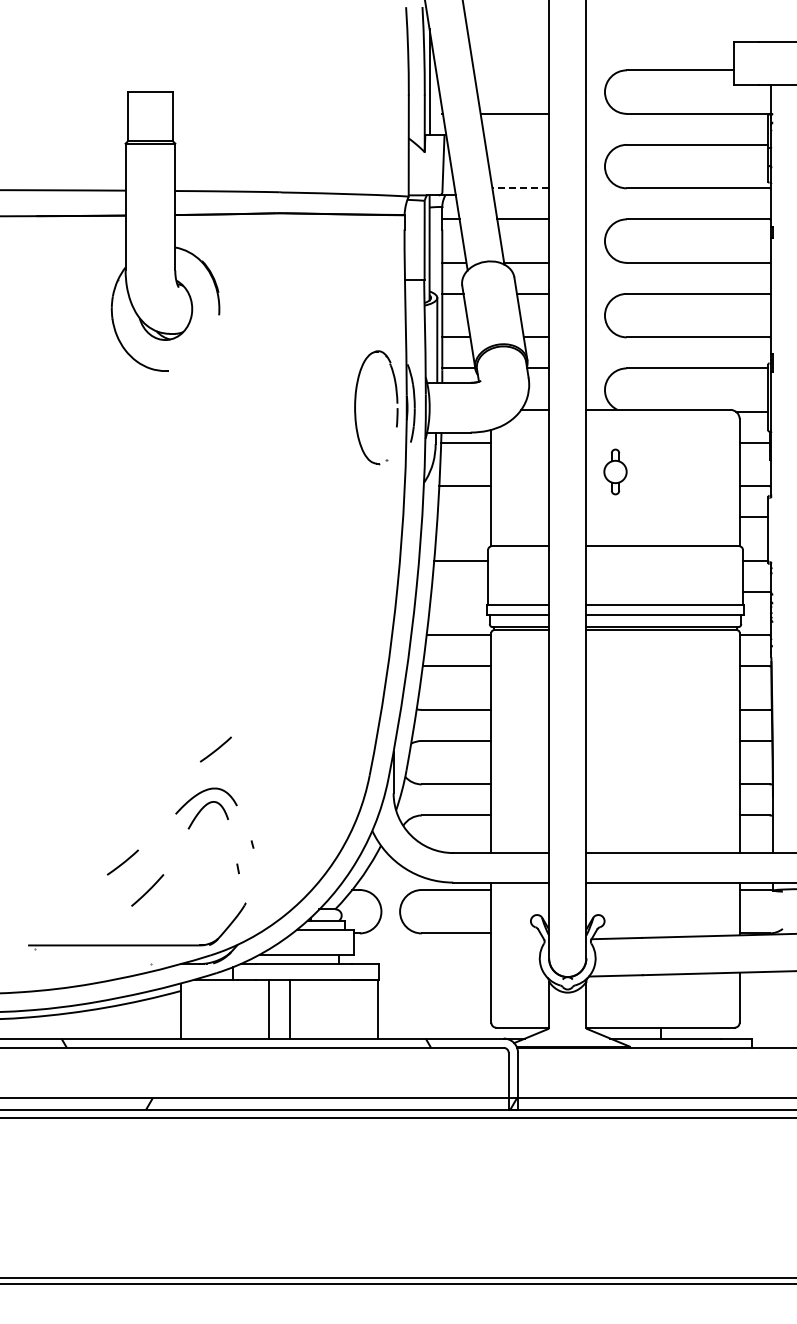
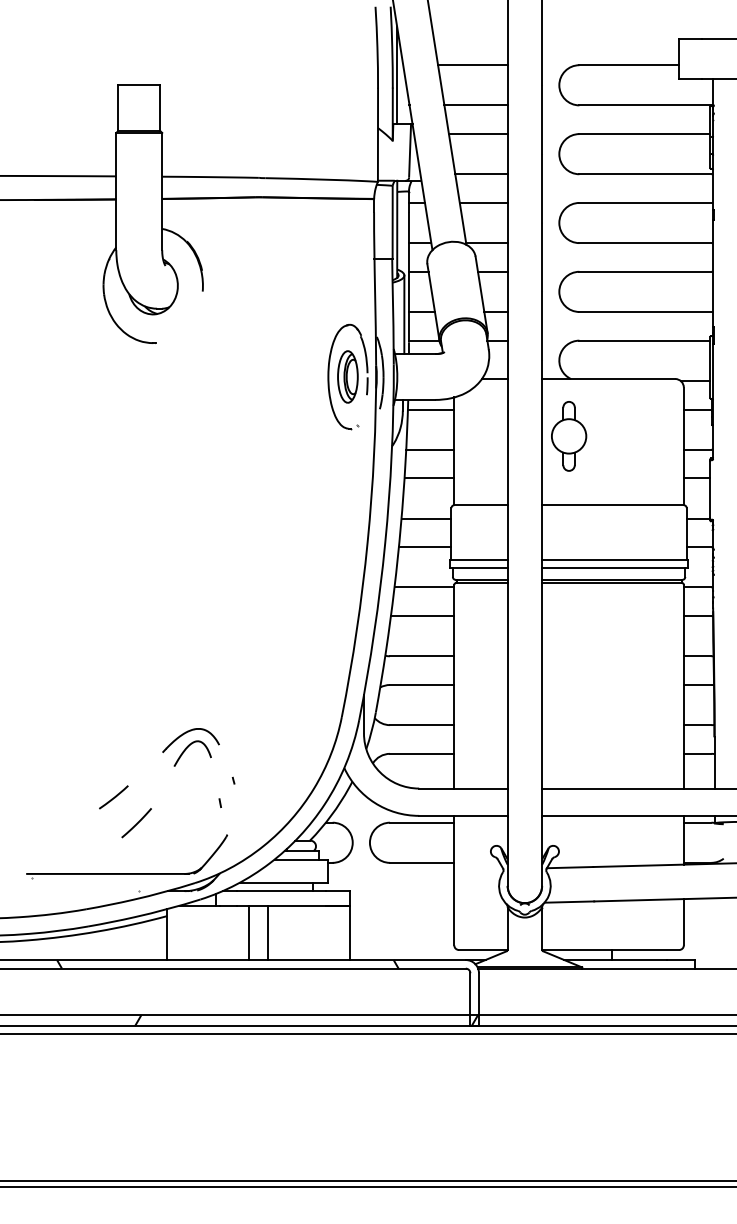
line: (511, 70) -> (472, 65), added
line: (517, 144) -> (478, 133), added
line: (520, 188) -> (481, 174), dashed -> solid
part: (375, 407) -> (347, 376), added
part: (615, 471) -> (569, 435), size x1.67
line: (464, 517) -> (429, 478), added
line: (459, 591) -> (424, 546), added
line: (215, 749) -> (199, 692), removed

